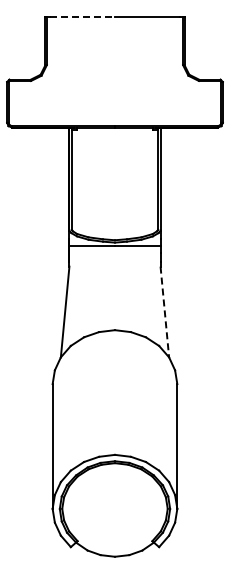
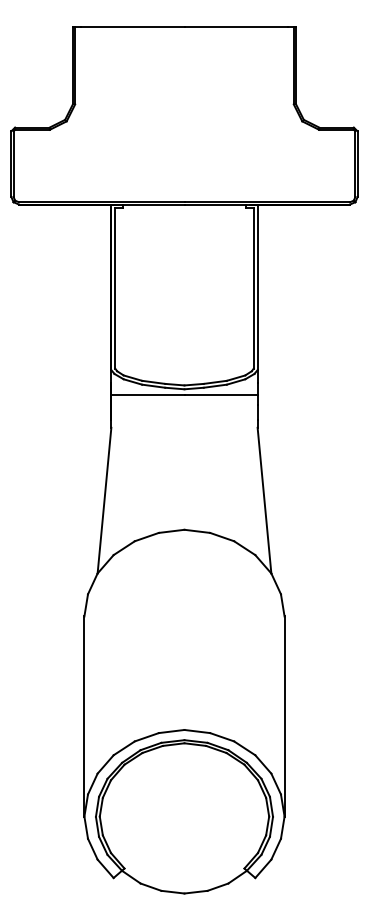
line: (83, 17) -> (133, 27), dashed -> solid
line: (164, 312) -> (263, 501), dashed -> solid

